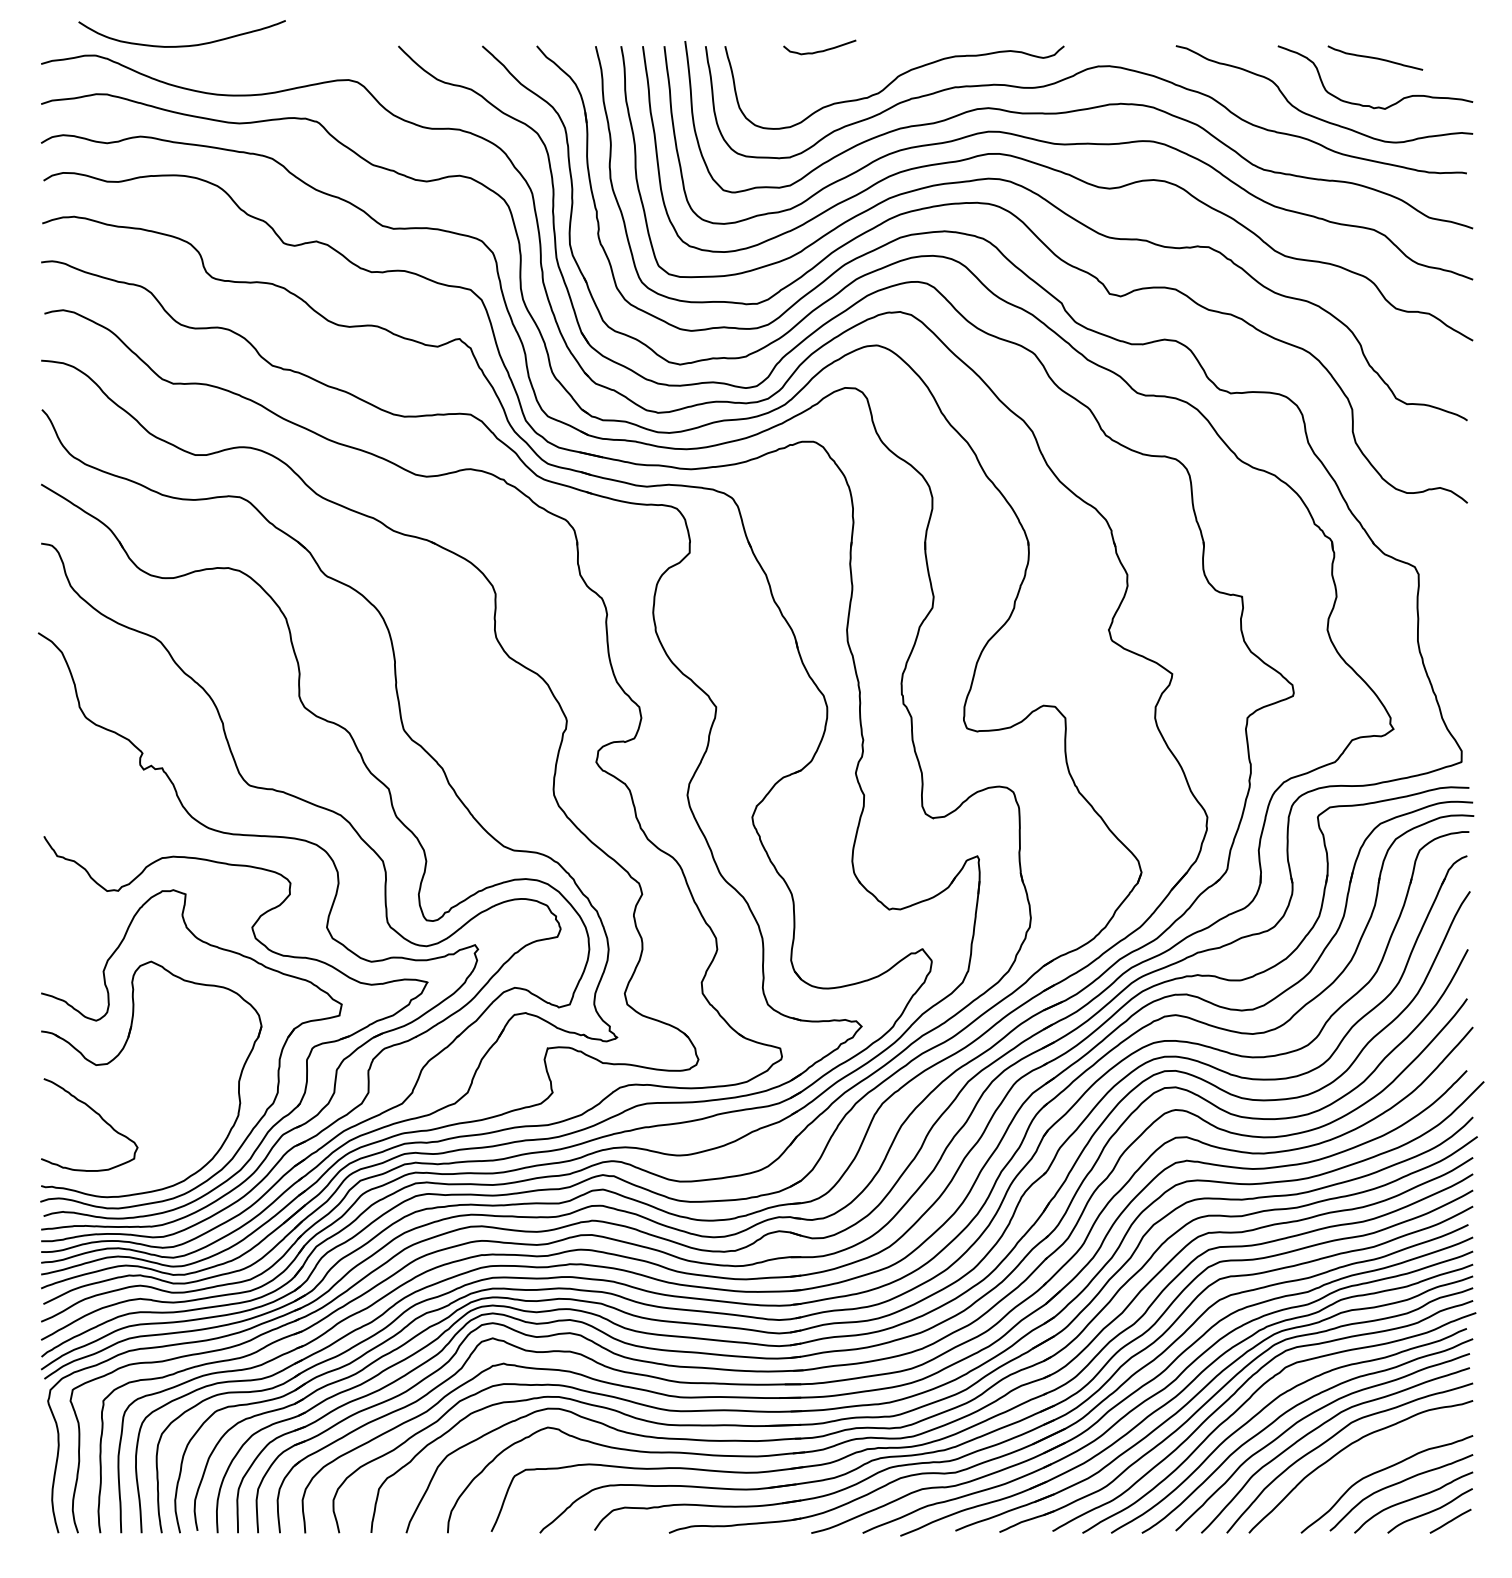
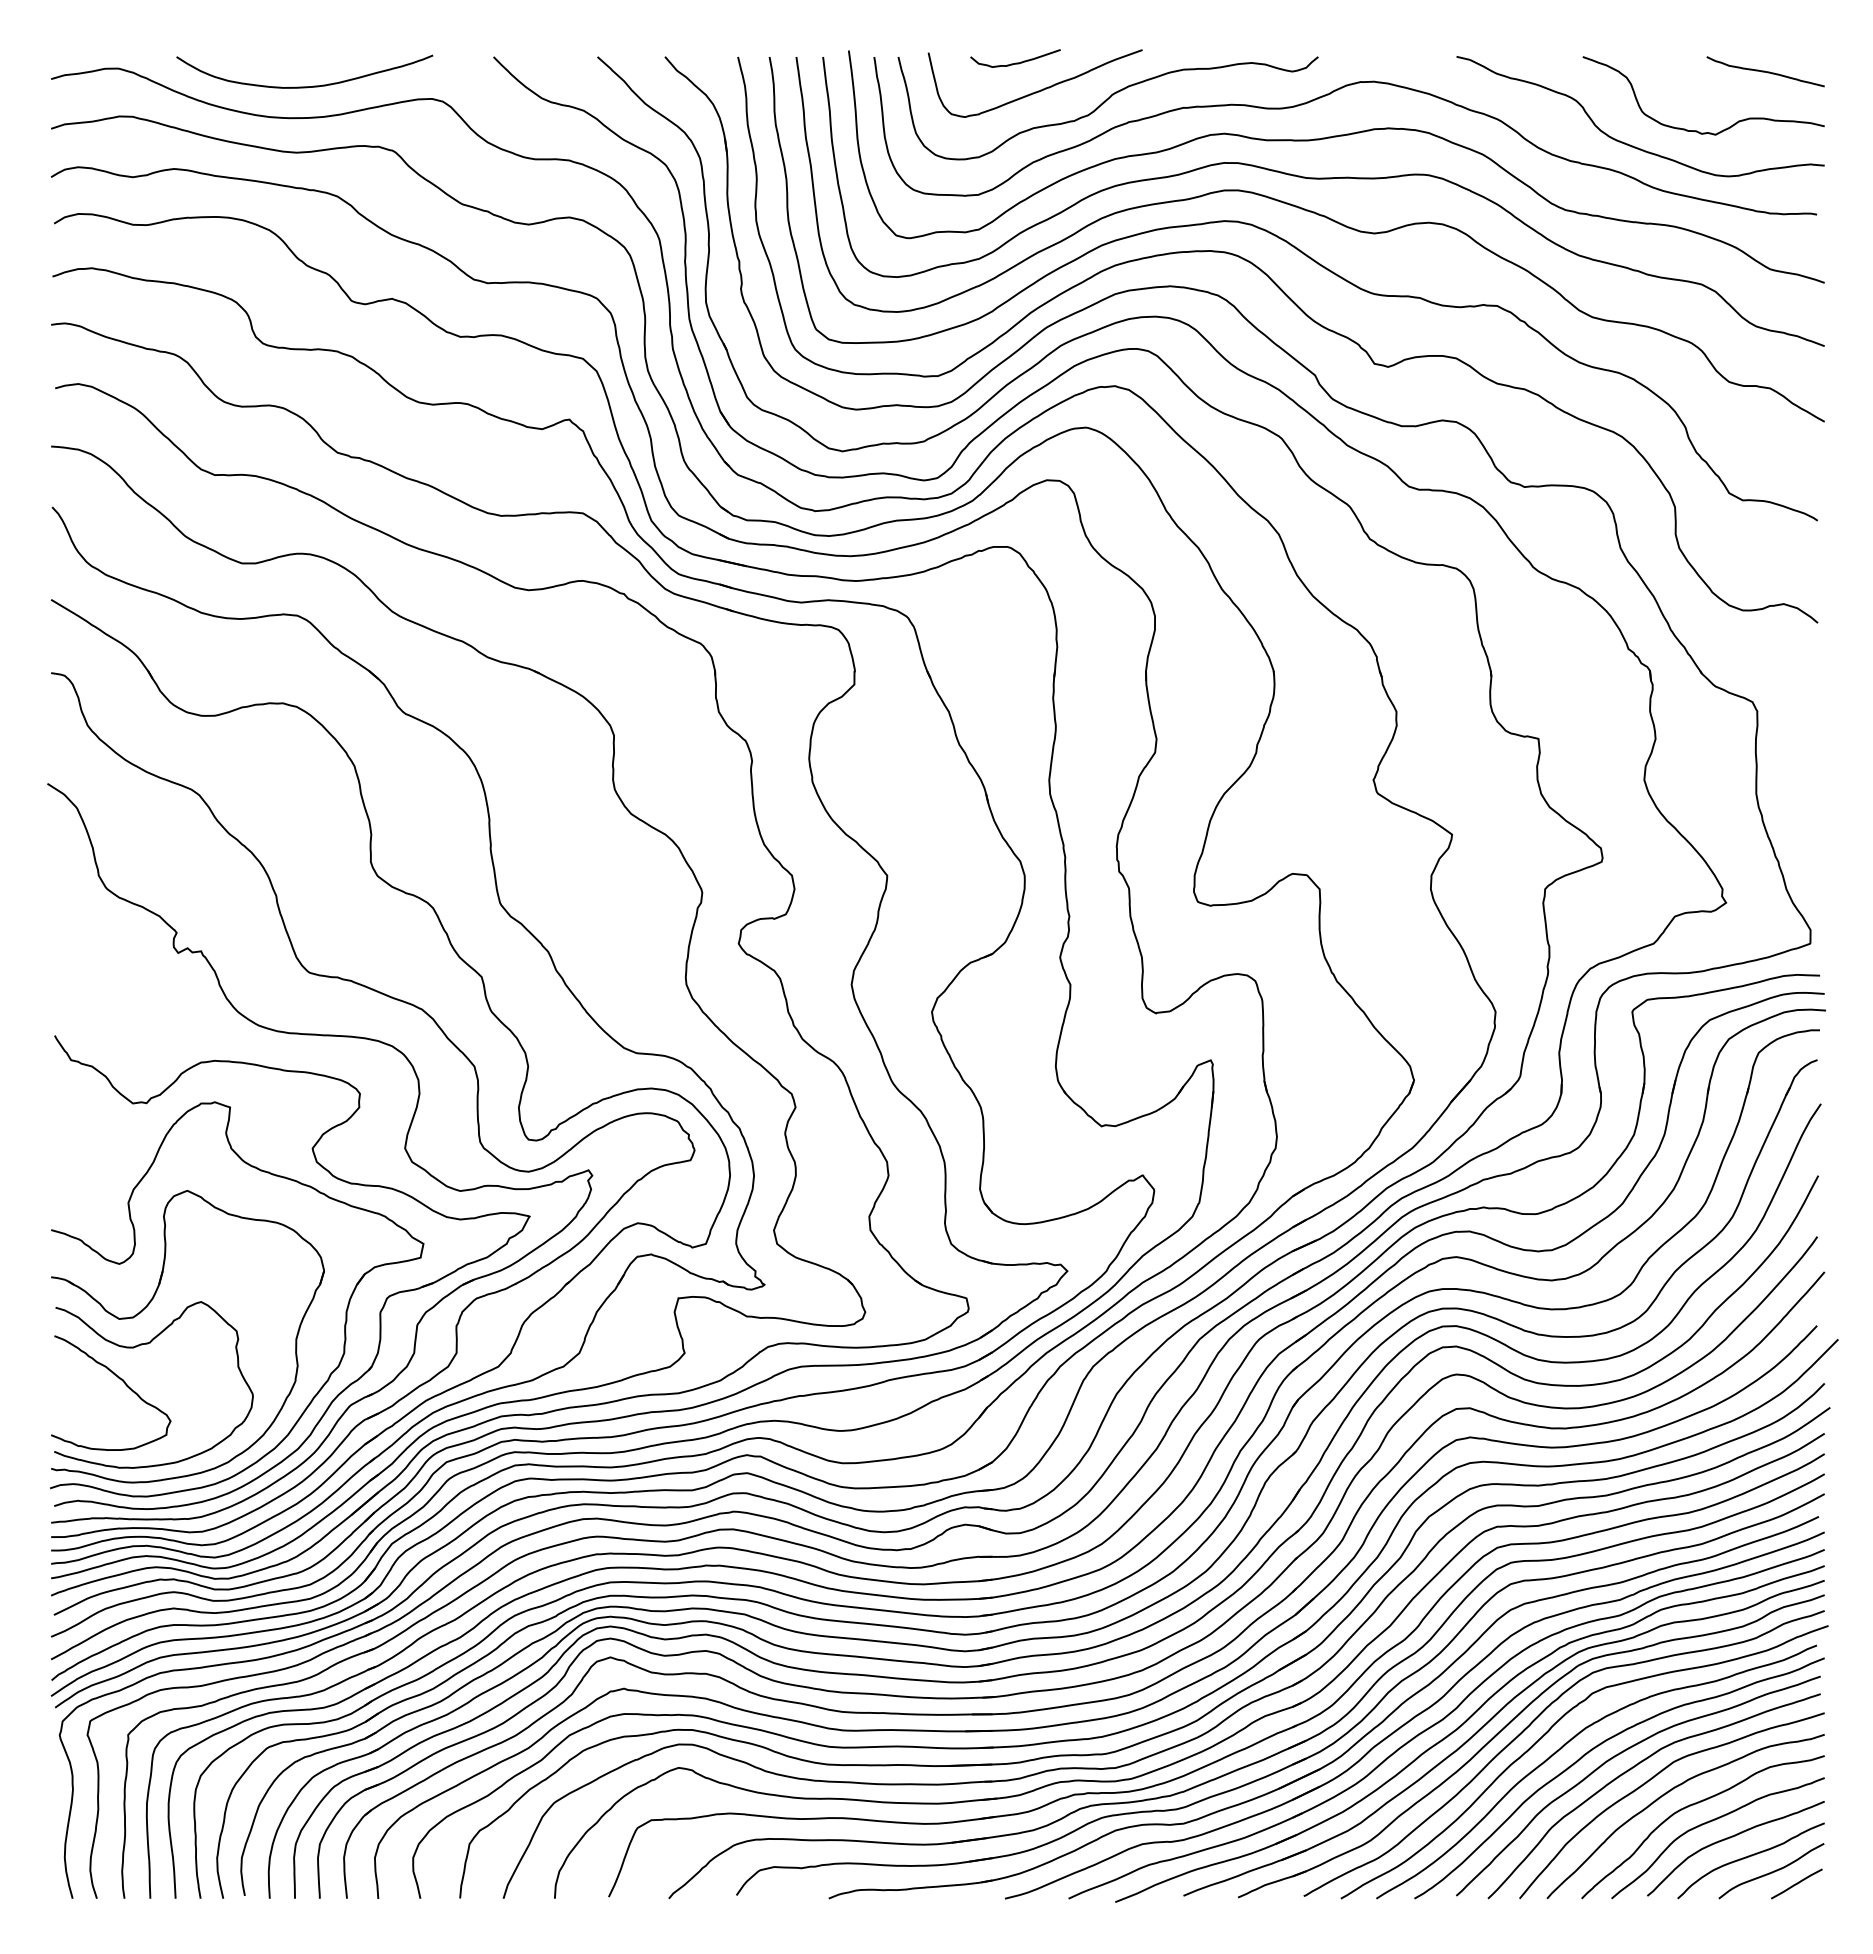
curve: (181, 45) -> (304, 86), moved
curve: (1375, 57) -> (1765, 71), moved
curve: (838, 73) -> (1038, 90), added
curve: (118, 1085) -> (147, 1344), added
curve: (1369, 1457) -> (1696, 1804), added

